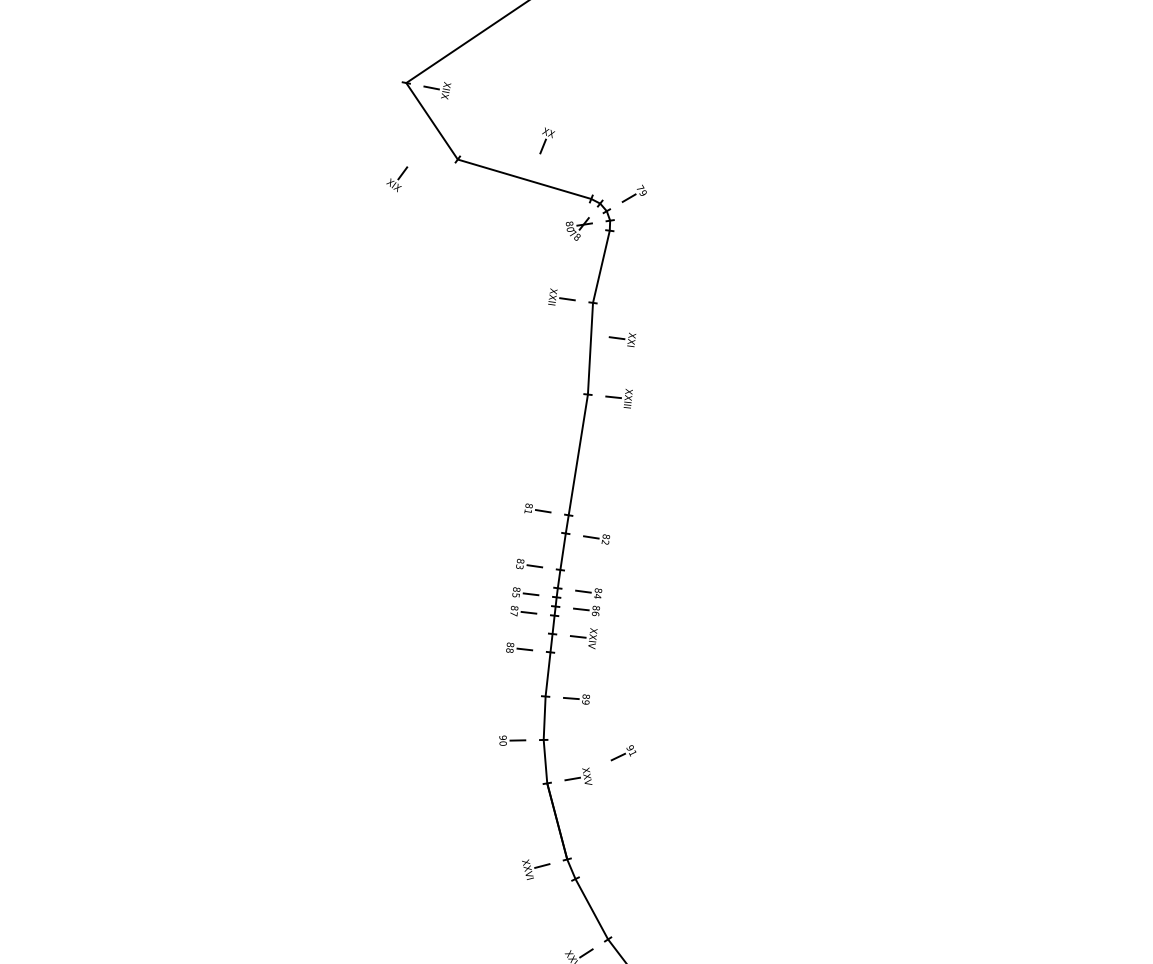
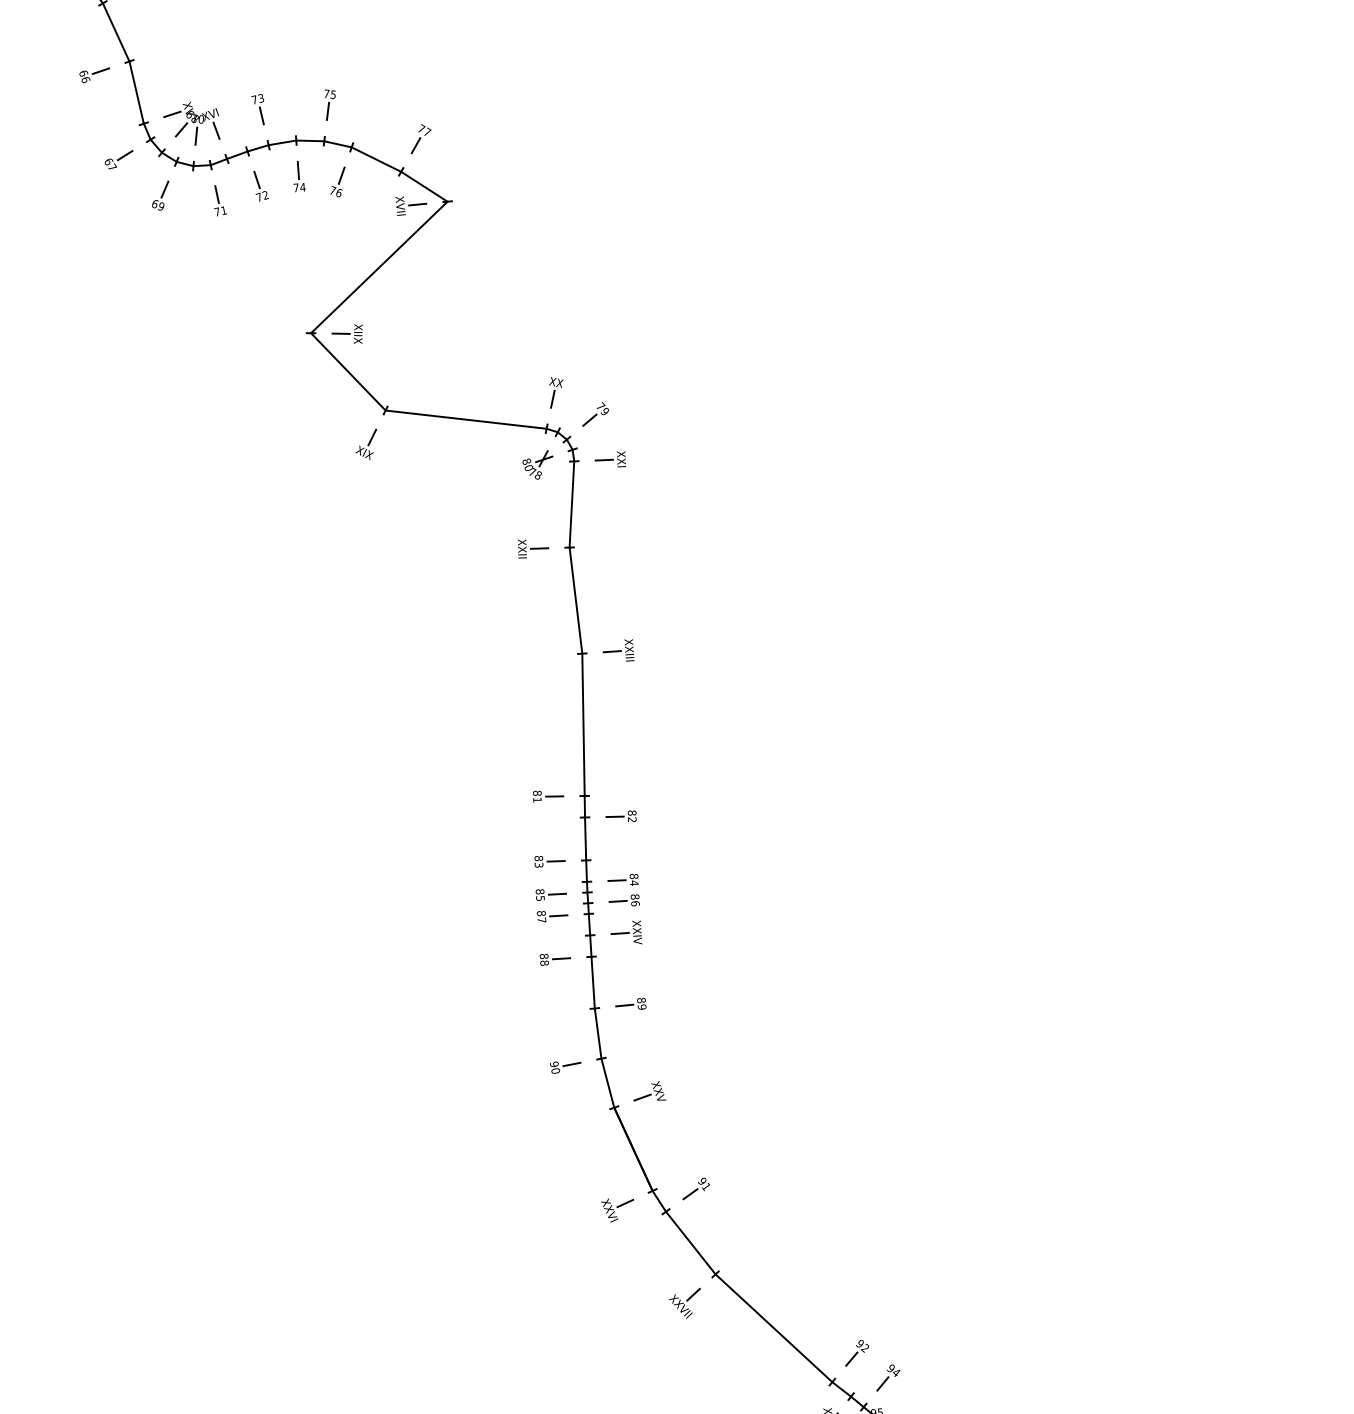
part: (547, 141) -> (556, 392), moved
part: (396, 178) -> (366, 444), moved
part: (621, 338) -> (609, 459), moved
part: (623, 752) -> (695, 1188), moved

